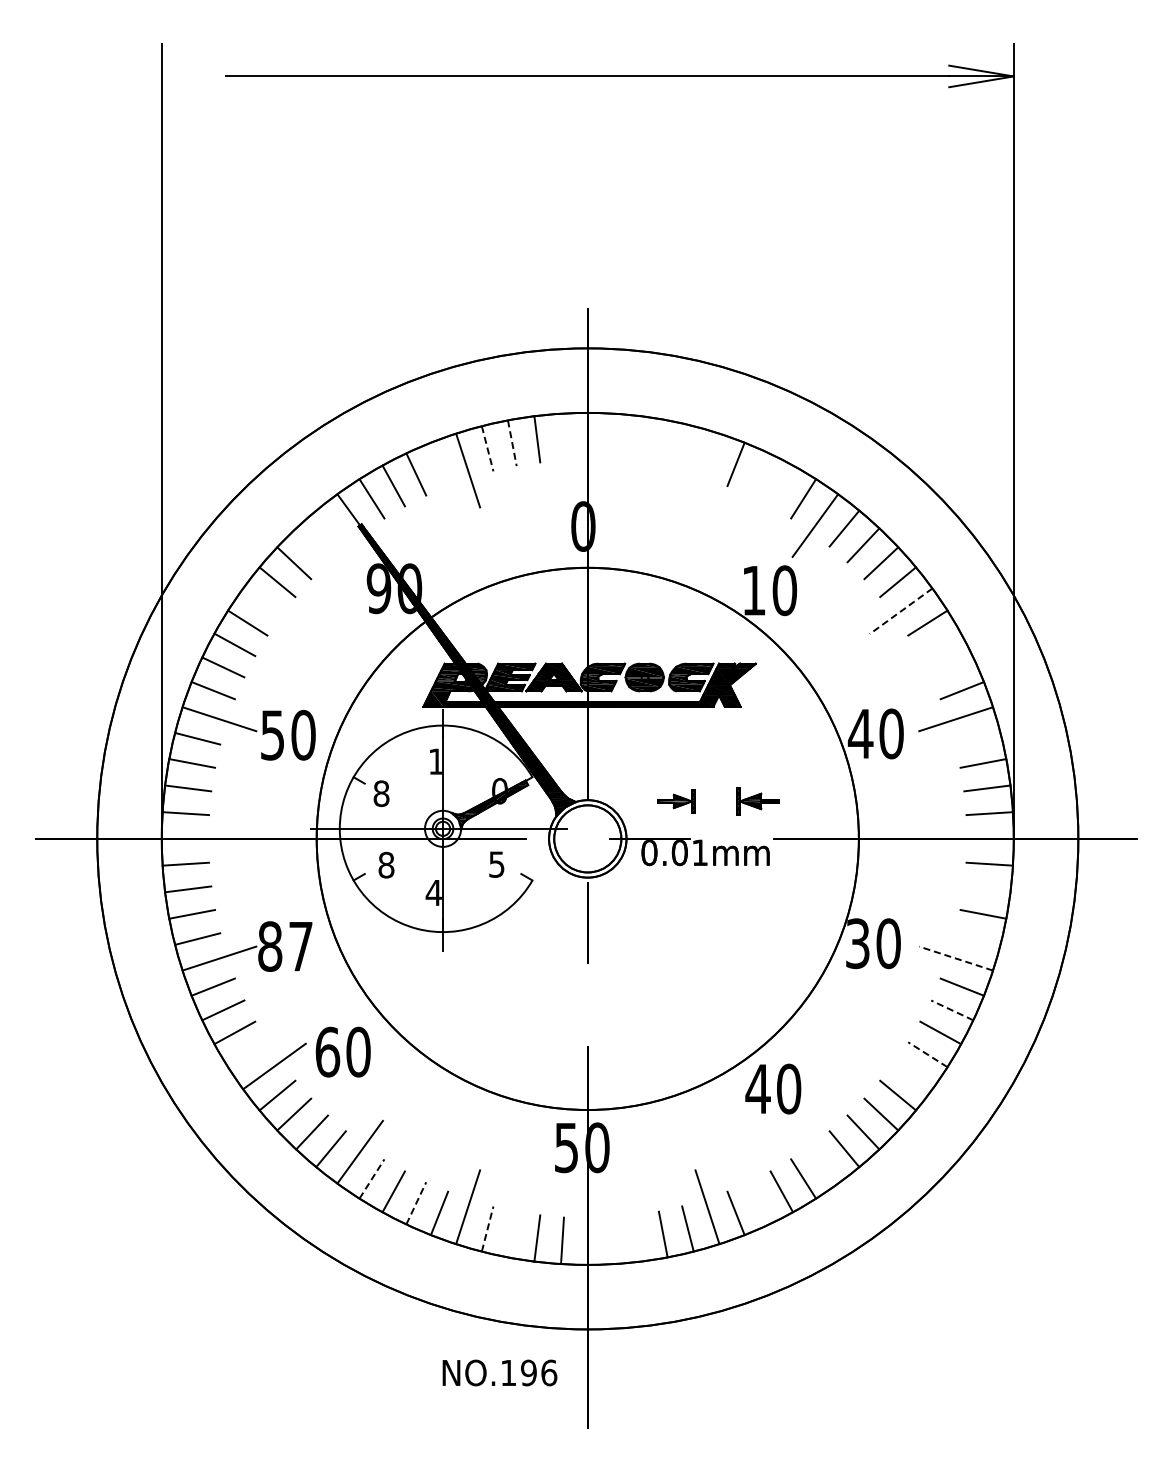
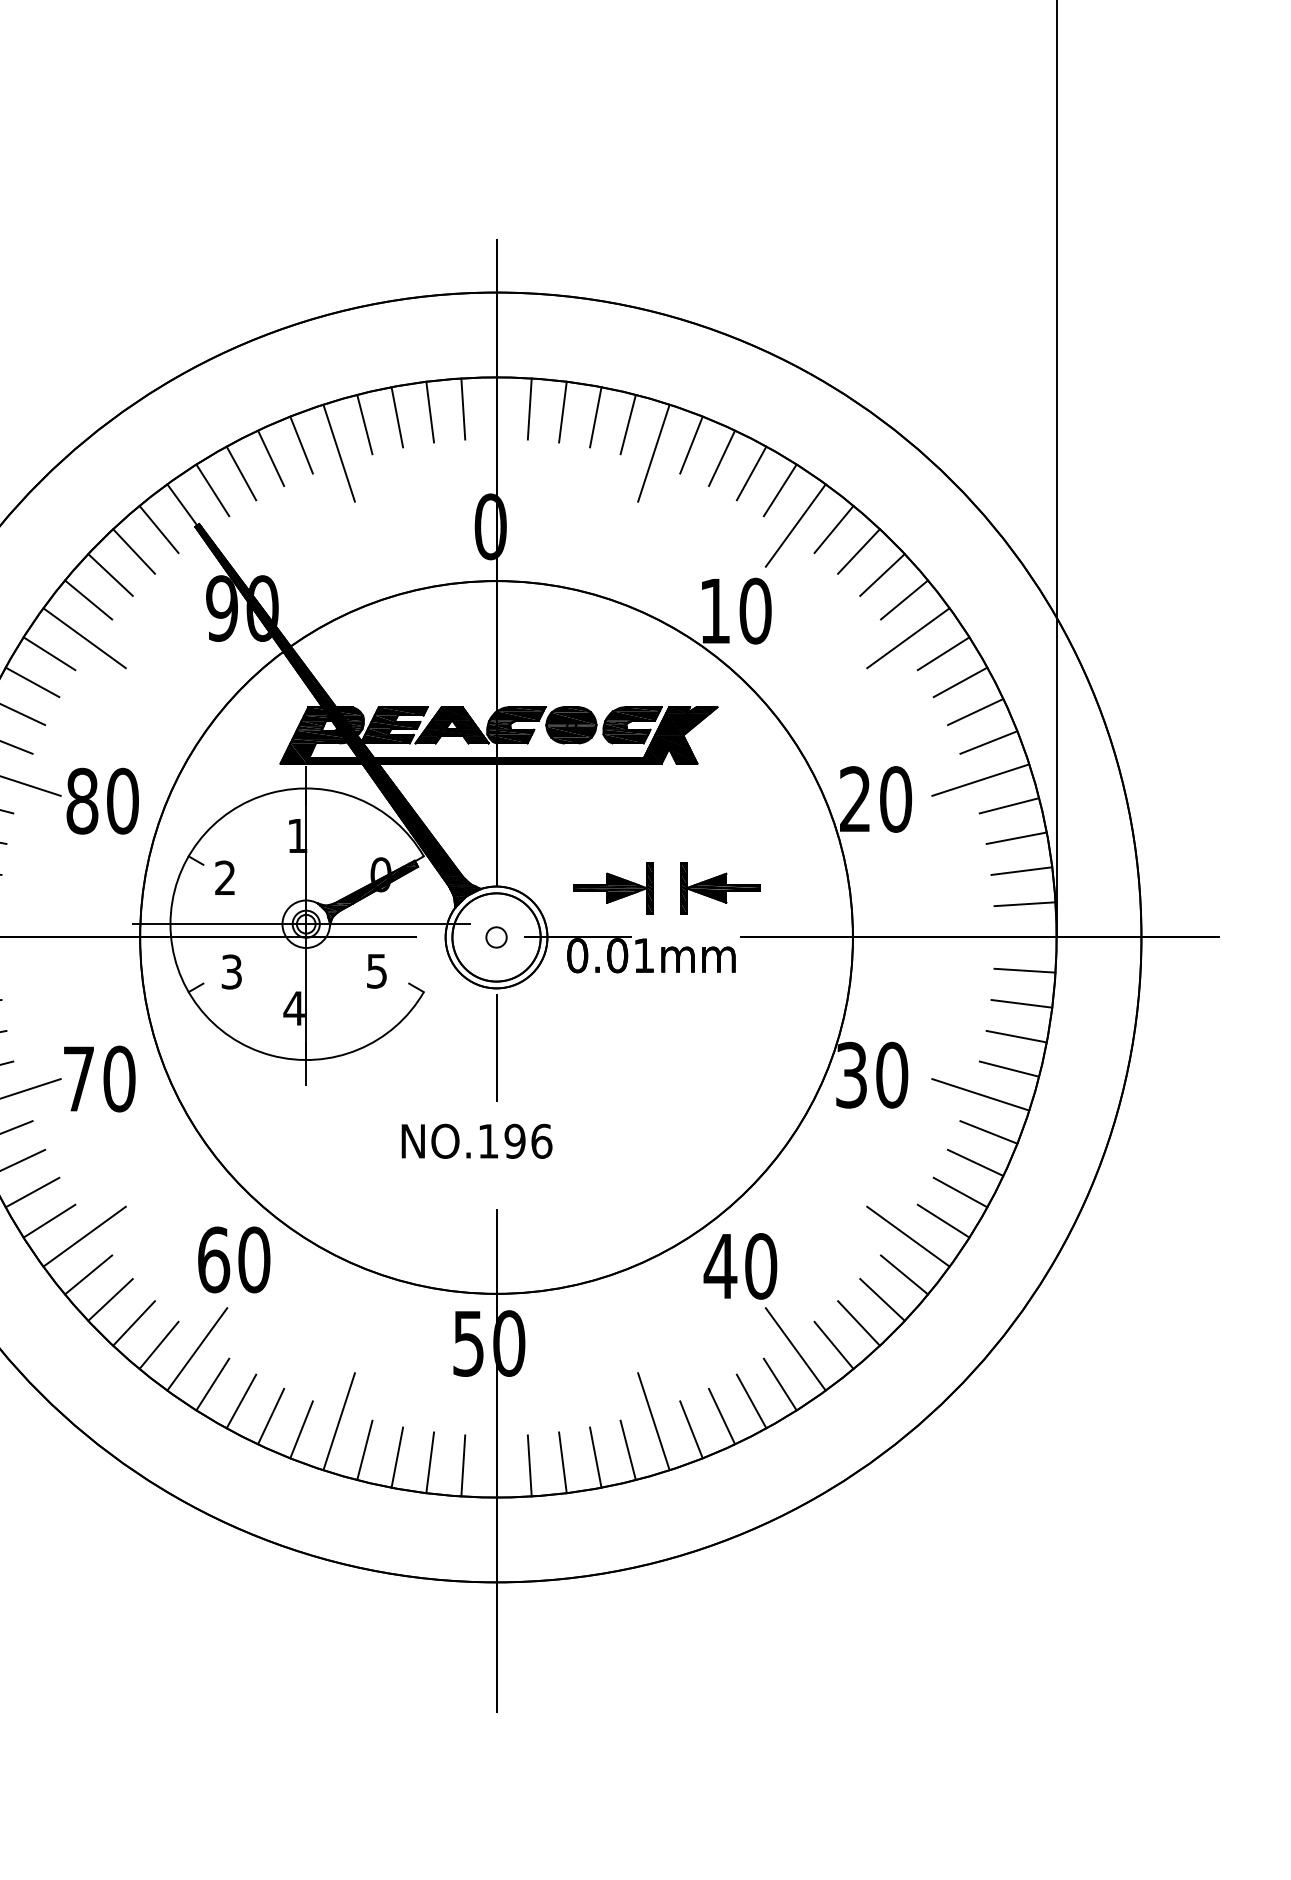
line: (562, 436) -> (463, 408), added
line: (612, 436) -> (529, 408), added
line: (638, 439) -> (563, 412), added
line: (512, 443) -> (397, 417), dashed -> solid
line: (662, 443) -> (594, 417), added
line: (687, 448) -> (627, 424), added
line: (487, 449) -> (364, 425), dashed -> solid
line: (439, 464) -> (301, 445), added
line: (707, 470) -> (653, 453), added
line: (759, 474) -> (722, 458), added
line: (781, 485) -> (751, 472), added
line: (330, 528) -> (158, 529), added
line: (312, 545) -> (134, 551), added
line: (274, 611) -> (84, 638), added
line: (901, 611) -> (908, 638), dashed -> solid
line: (940, 644) -> (960, 681), added
line: (952, 667) -> (976, 712), added
text: (860, 733) -> (855, 798), 40 -> 20
text: (272, 734) -> (82, 800), 50 -> 80
line: (977, 738) -> (1008, 805), added
text: (381, 793) -> (225, 877), 8 -> 2
part: (676, 801) -> (613, 888), size x1.67
part: (757, 801) -> (719, 888), size x1.43
circle: (587, 838) -> (496, 936), added
text: (386, 865) -> (231, 972), 8 -> 3
line: (987, 889) -> (1022, 1003), added
line: (977, 938) -> (1008, 1068), added
text: (285, 946) -> (99, 1078), 87 -> 70
line: (956, 958) -> (981, 1094), dashed -> solid
line: (951, 1010) -> (974, 1163), dashed -> solid
text: (342, 1051) -> (233, 1259), moved
line: (247, 1054) -> (49, 1220), added
line: (927, 1054) -> (943, 1220), dashed -> solid
line: (900, 1066) -> (907, 1236), added
line: (815, 1151) -> (795, 1348), added
line: (372, 1178) -> (213, 1383), dashed -> solid
line: (416, 1202) -> (271, 1415), dashed -> solid
line: (759, 1203) -> (722, 1416), added
line: (487, 1228) -> (364, 1449), dashed -> solid
line: (511, 1234) -> (396, 1457), added
line: (638, 1238) -> (563, 1462), added
line: (612, 1240) -> (529, 1465), added
text: (499, 1372) -> (476, 1140), moved

